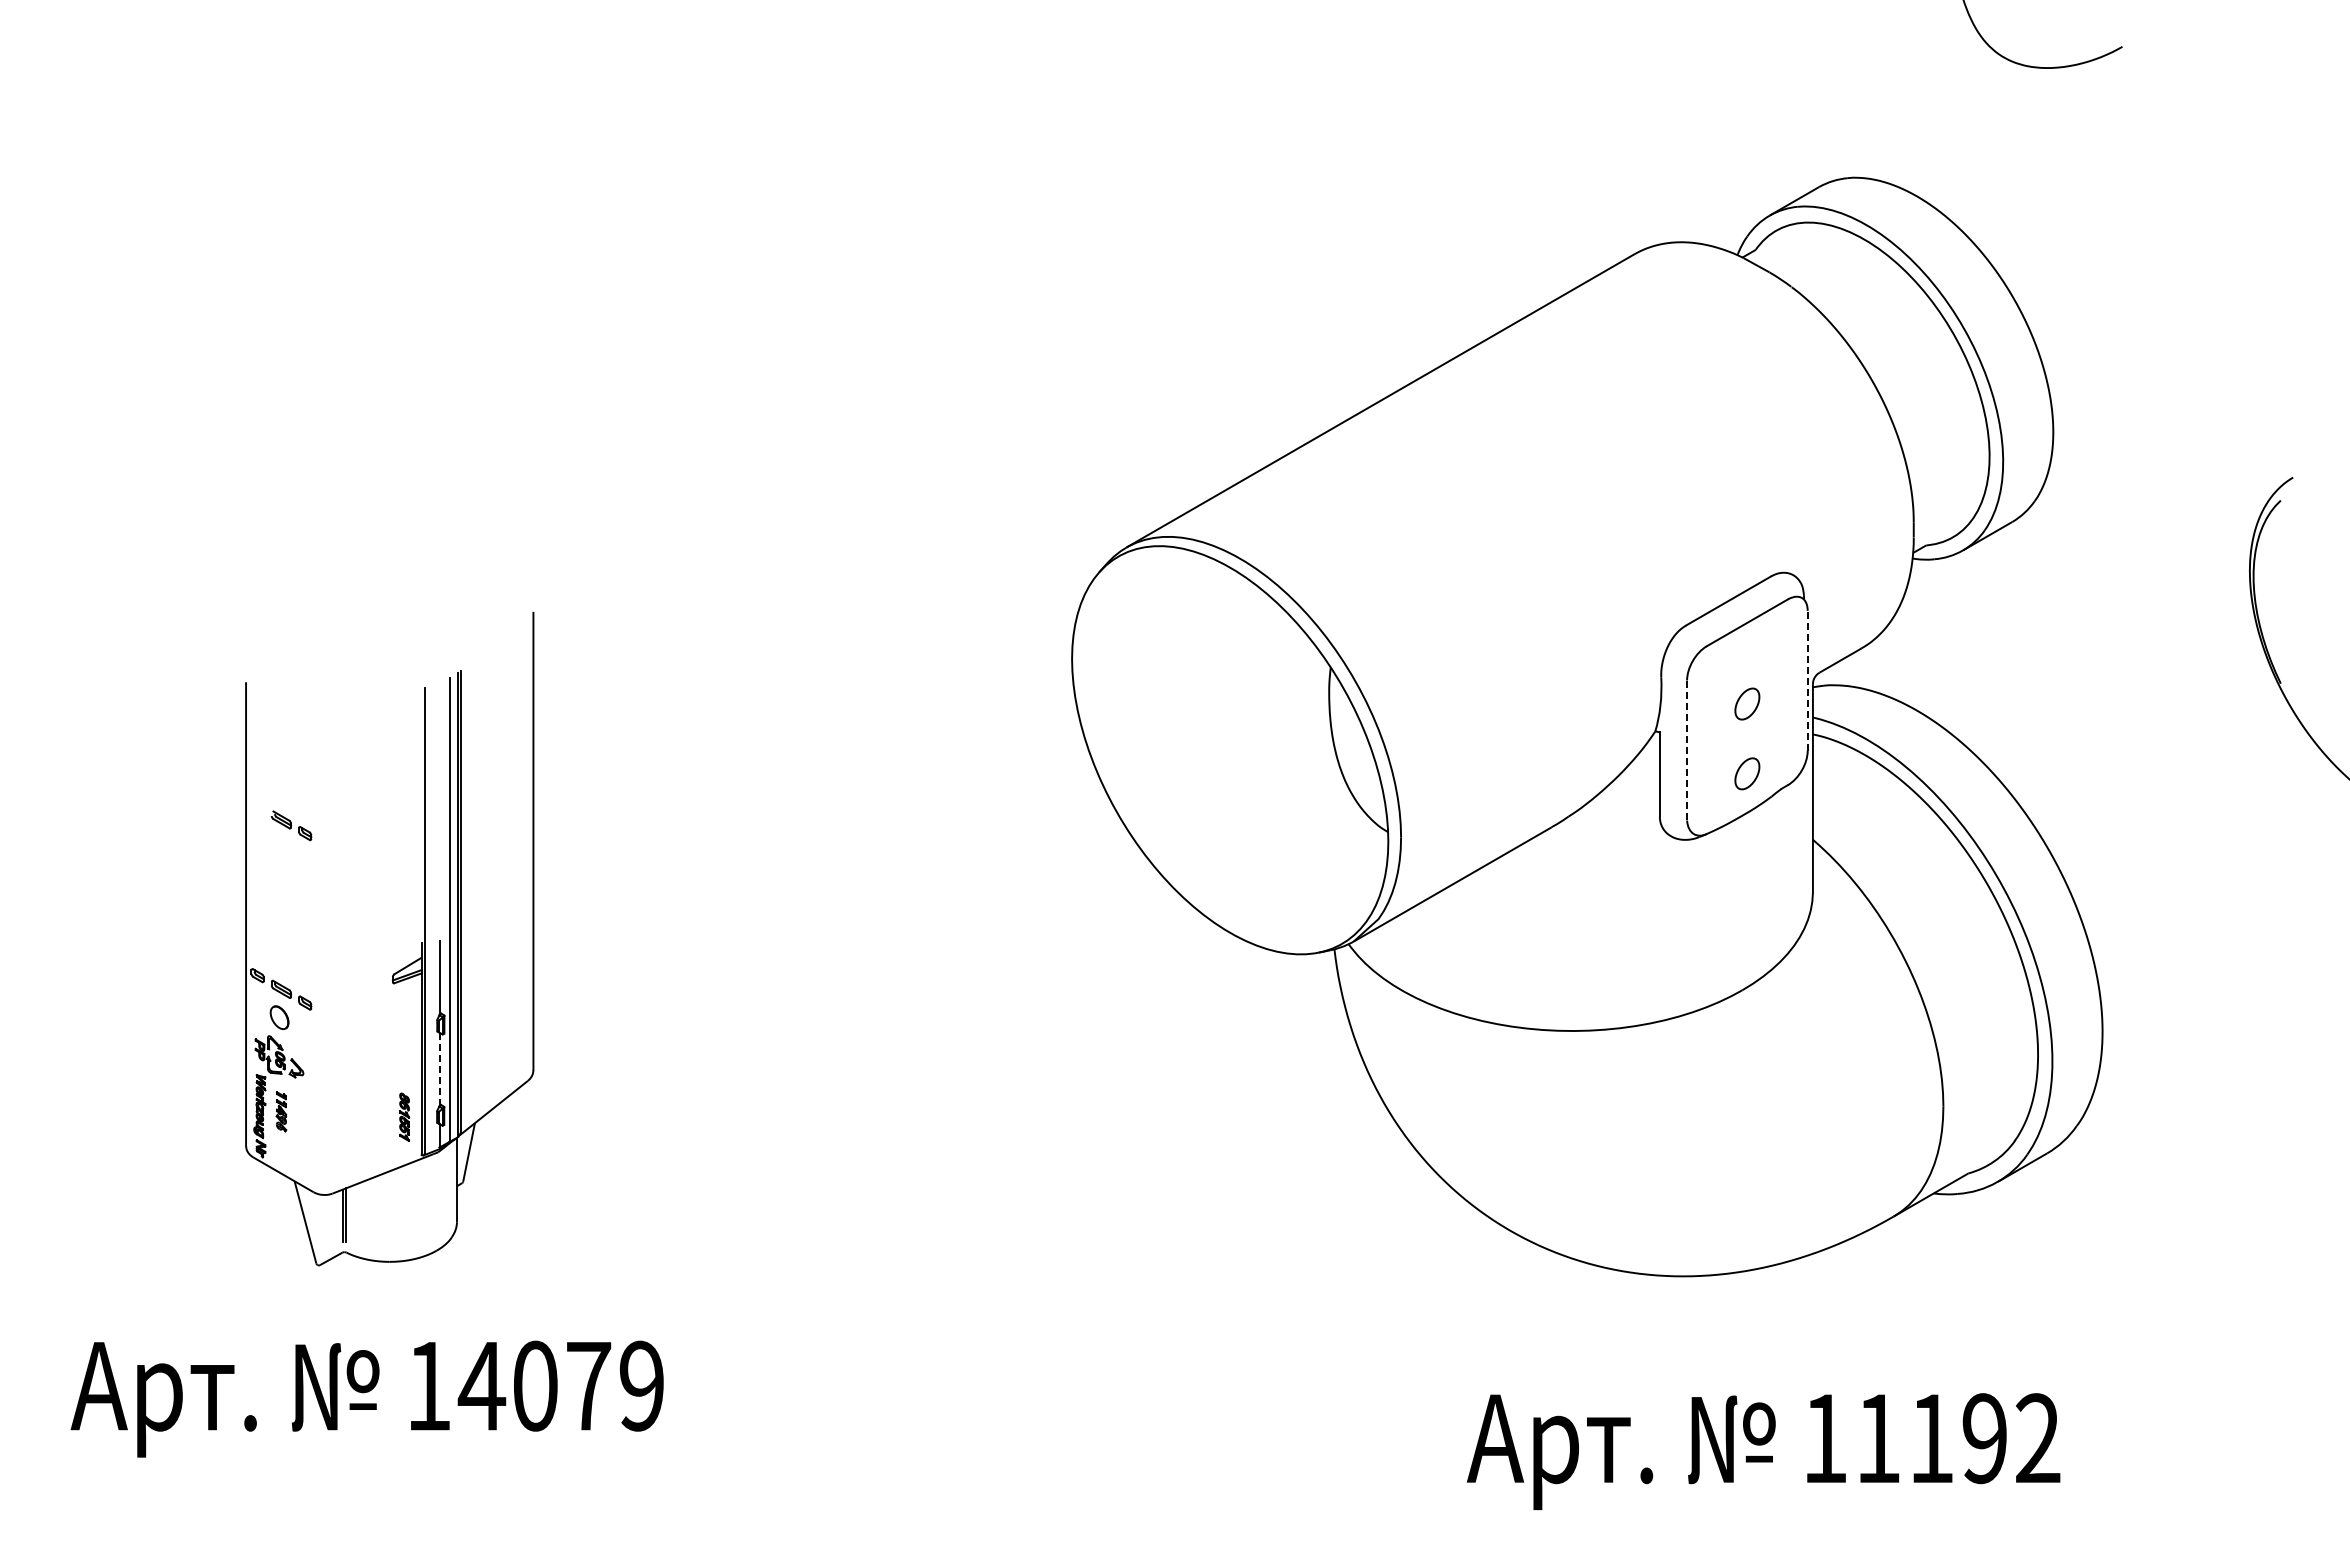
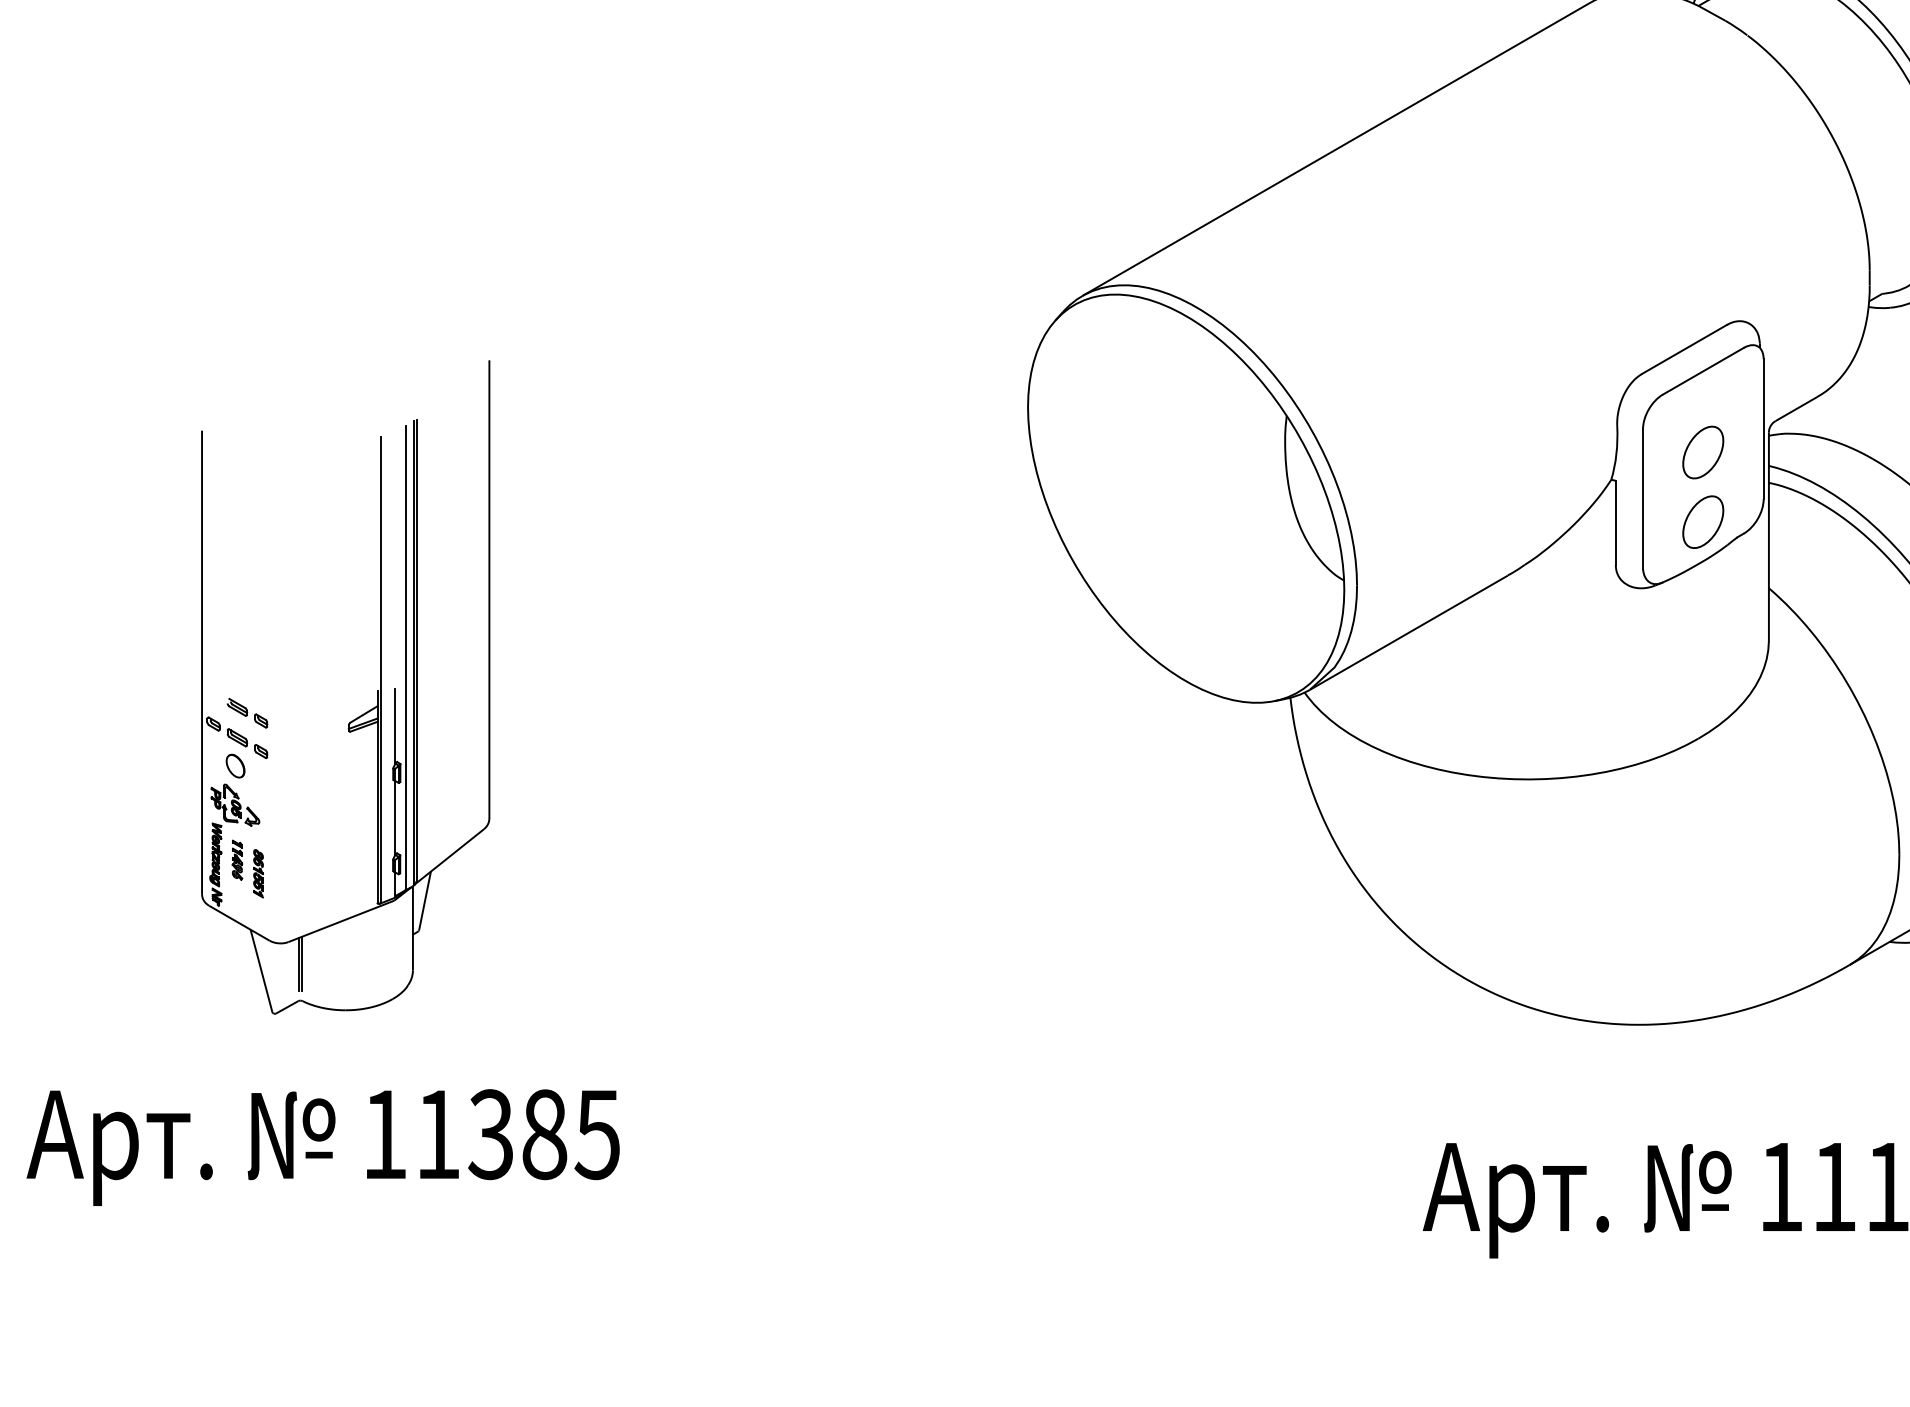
line: (1807, 680) -> (1763, 428), dashed -> solid
part: (1747, 703) -> (1703, 451), size x1.67
line: (1687, 750) -> (1643, 498), dashed -> solid
part: (1747, 773) -> (1703, 521), size x1.67
part: (291, 825) -> (247, 712), moved
line: (439, 1069) -> (395, 817), dashed -> solid
part: (404, 1116) -> (258, 872), moved
text: (560, 1385) -> (516, 1133), 14079 -> 11385

